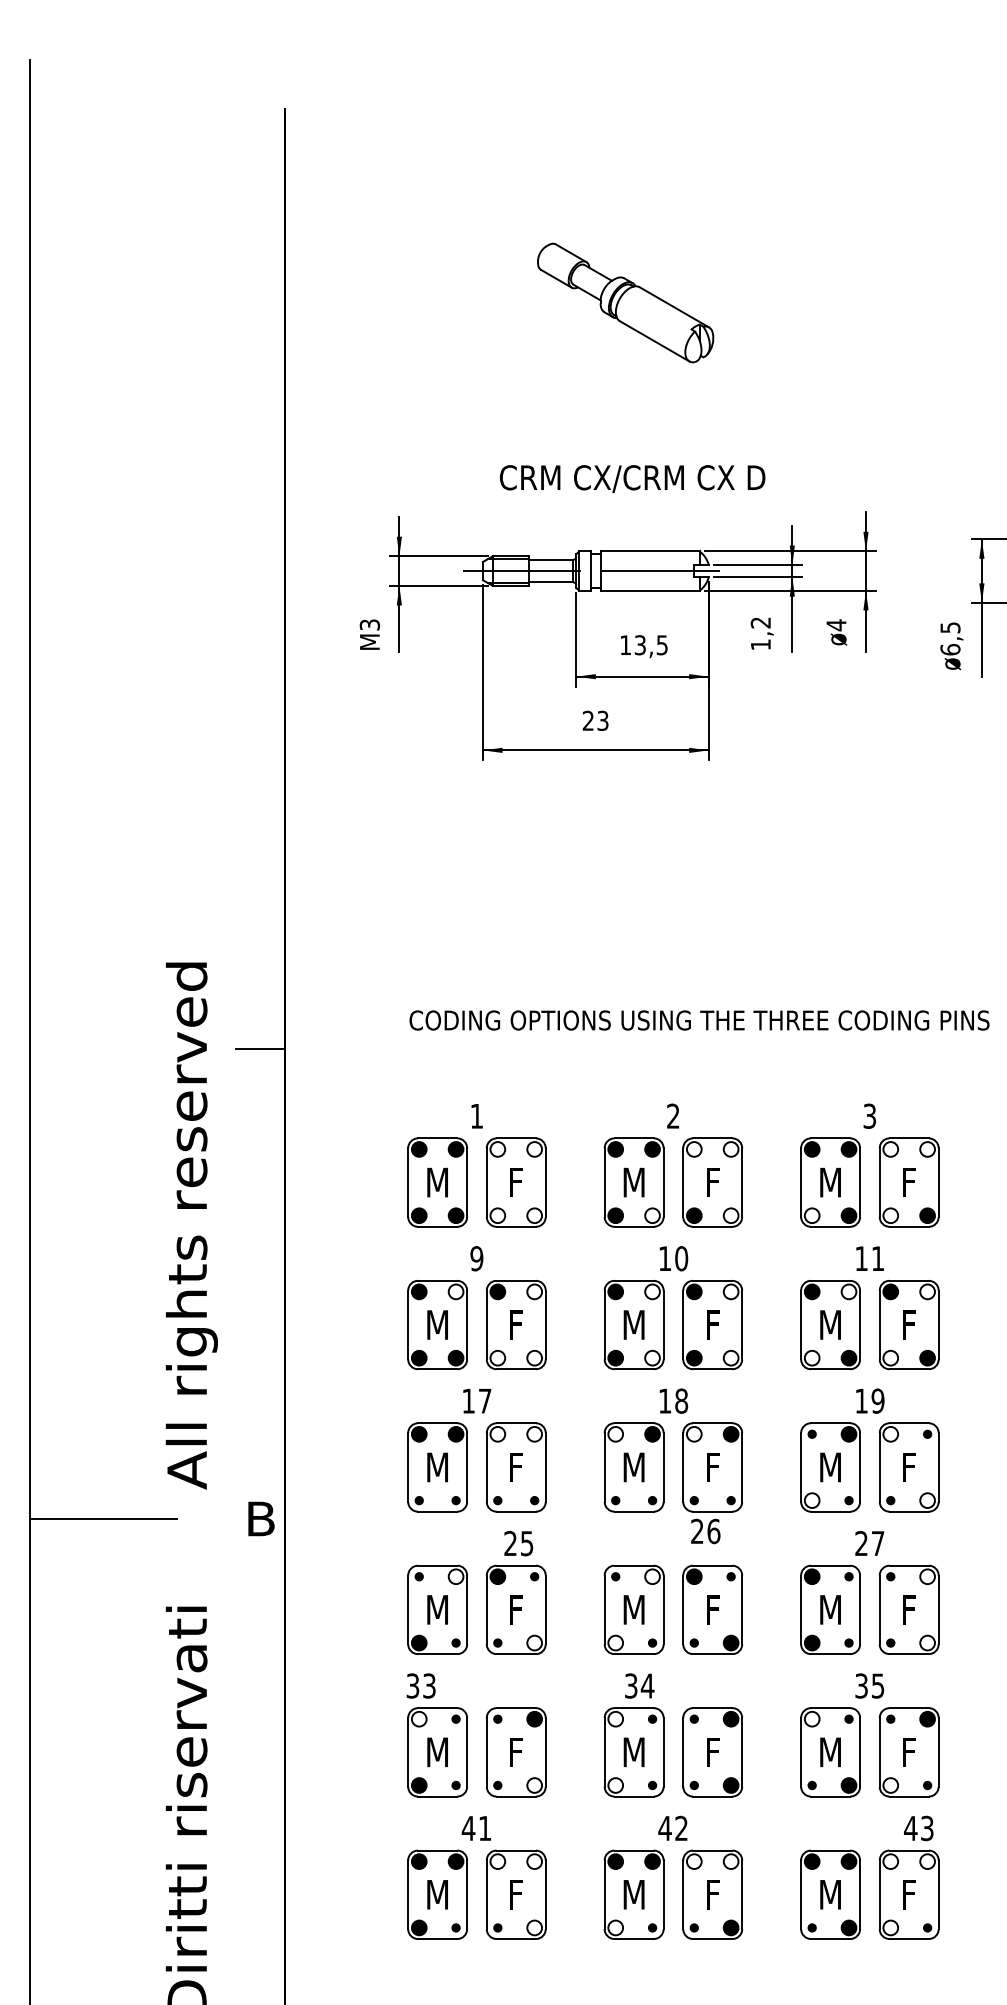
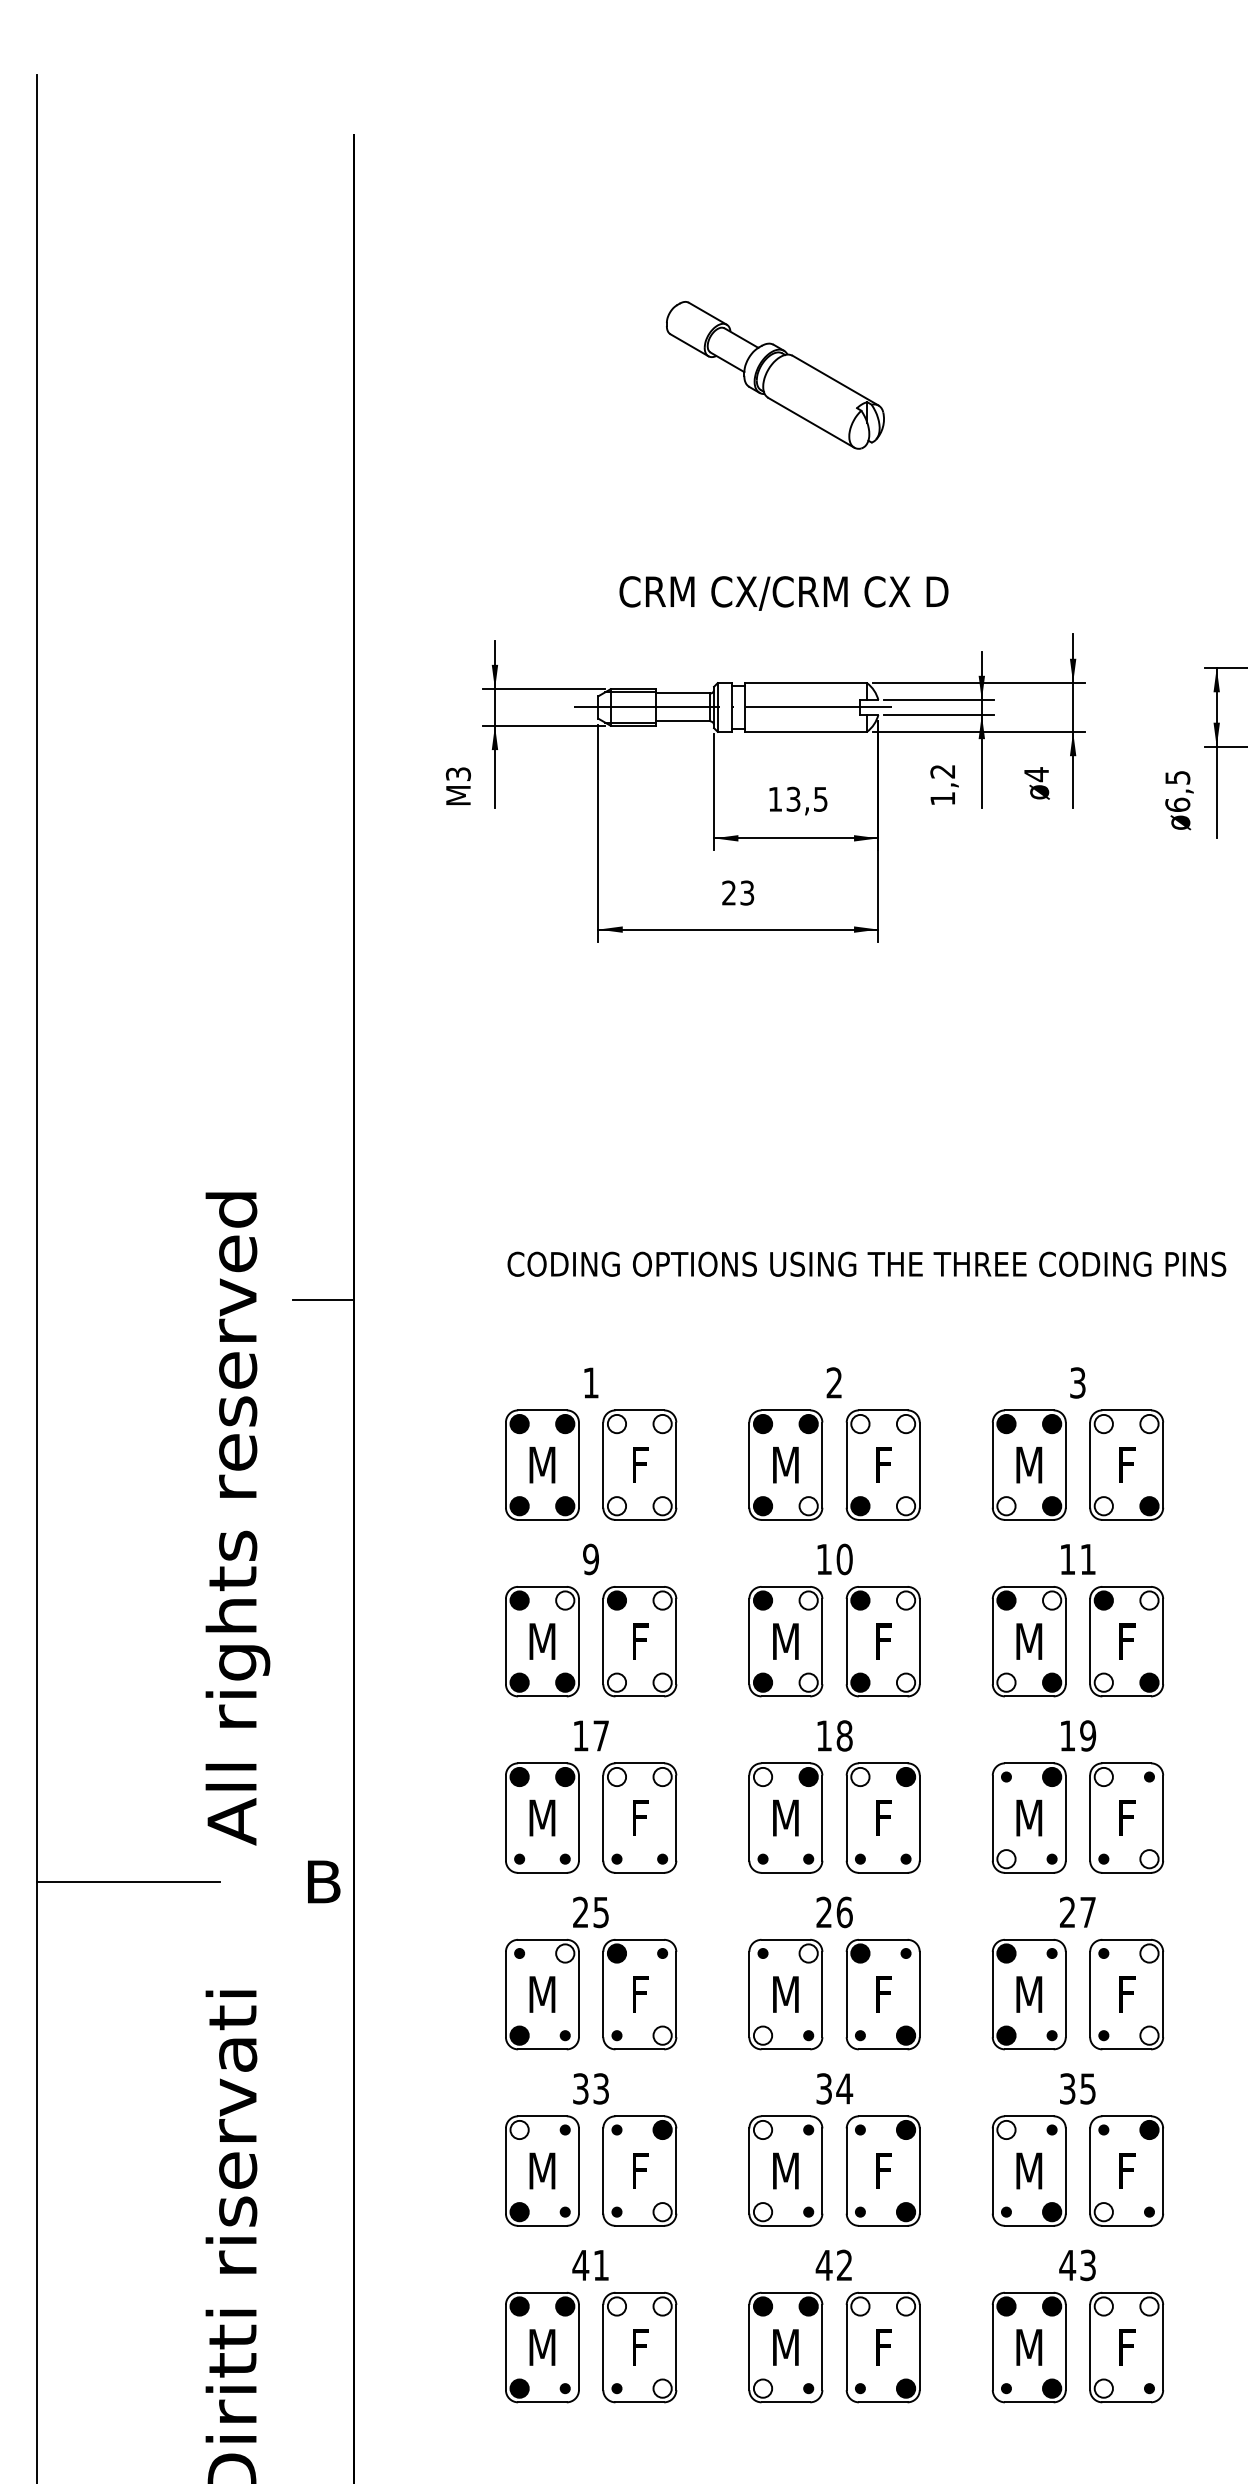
text: (705, 1531) -> (834, 1912), moved
text: (518, 1543) -> (590, 1912), moved
text: (420, 1685) -> (590, 2088), moved
text: (639, 1685) -> (834, 2088), moved
text: (918, 1828) -> (1077, 2265), moved

